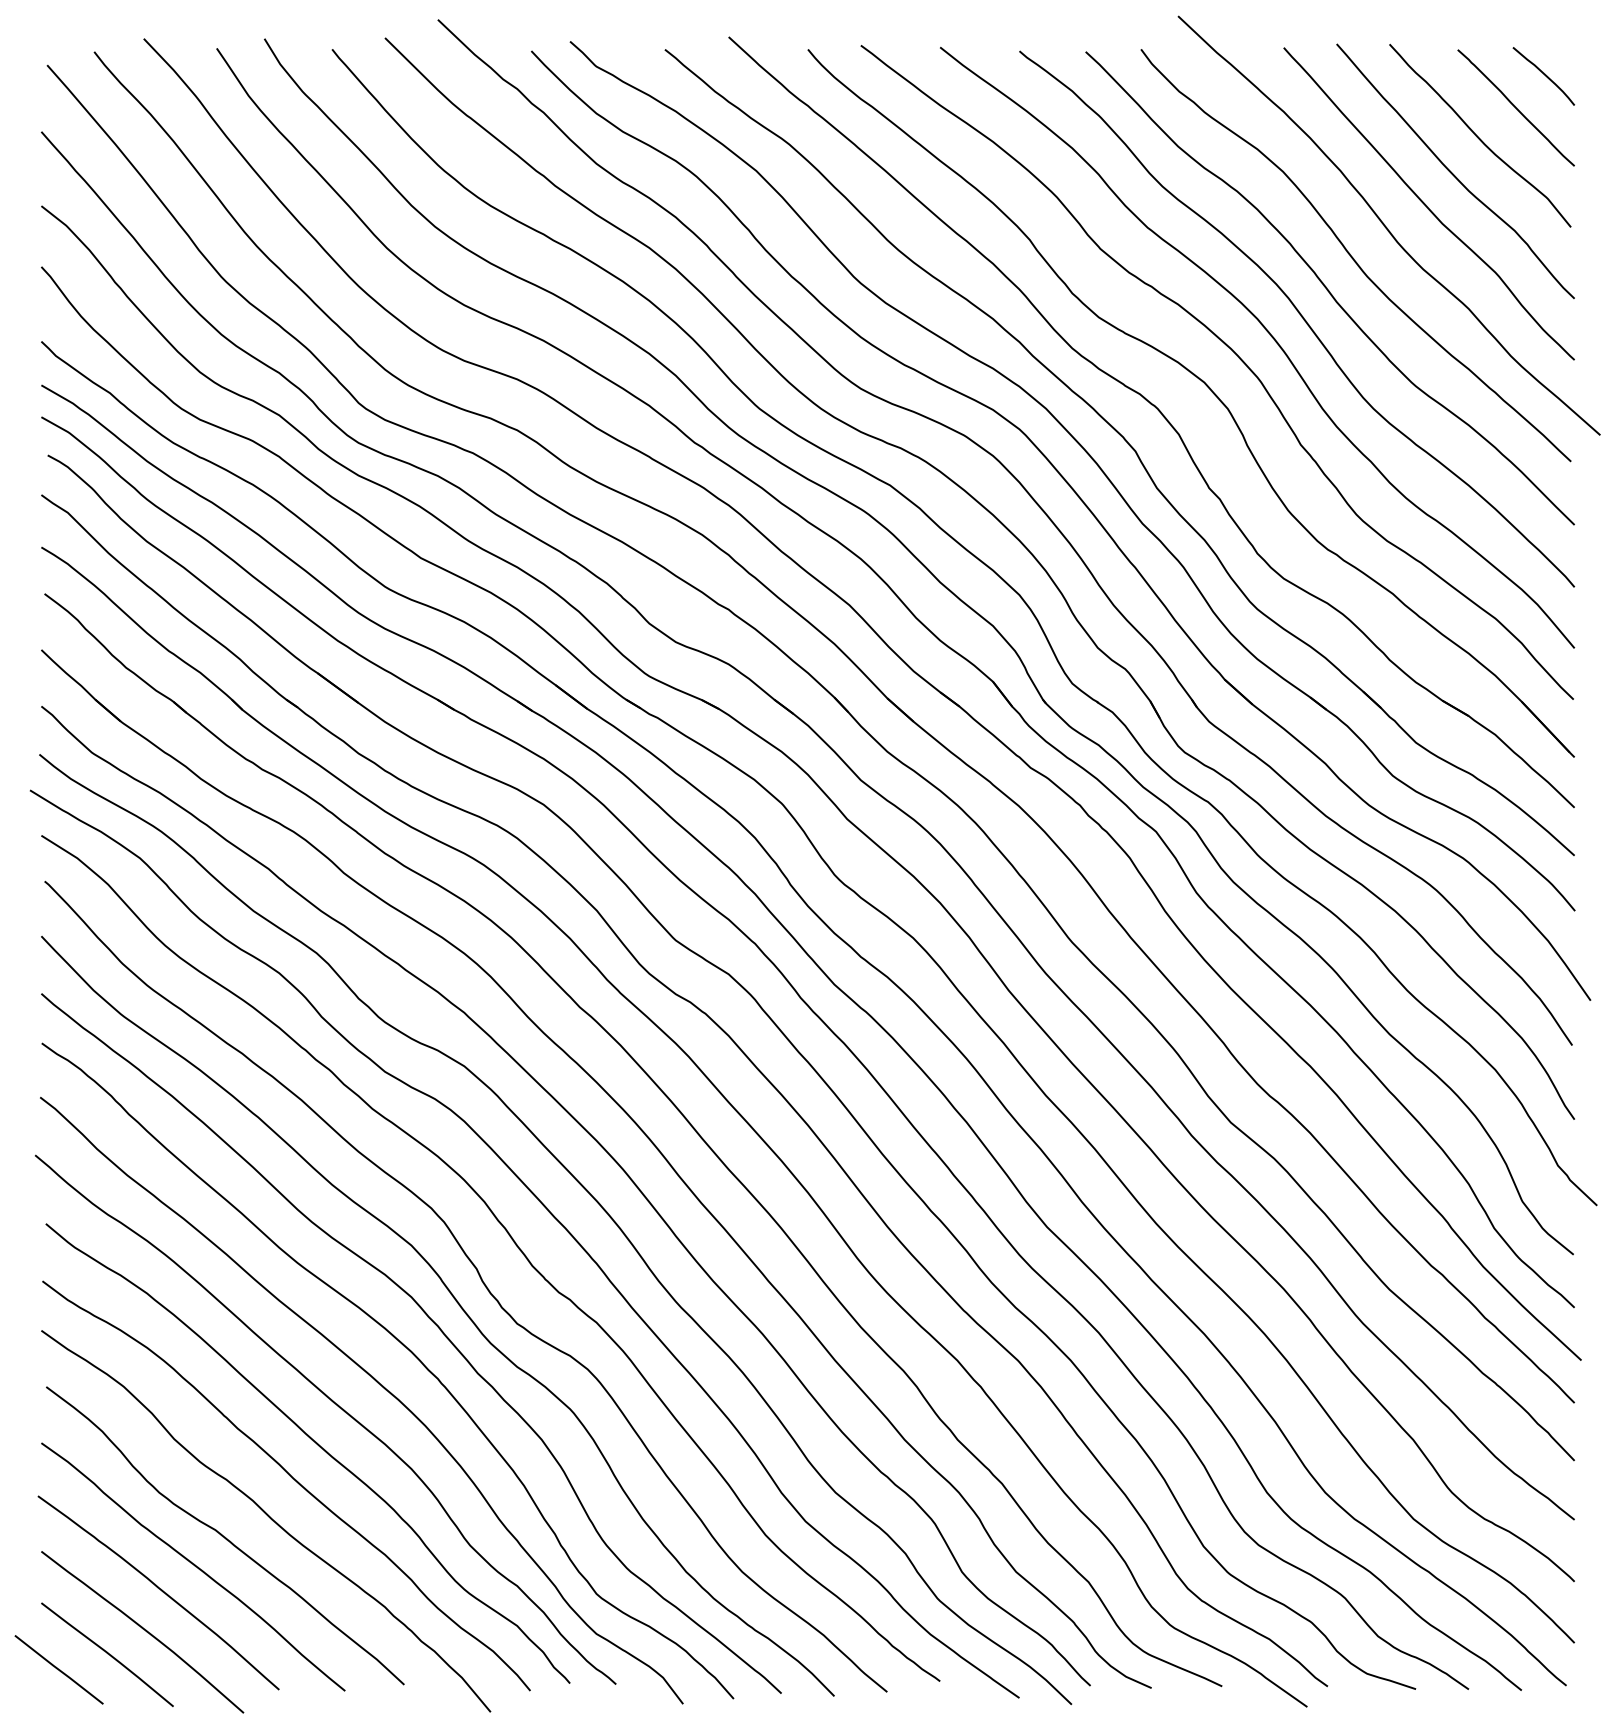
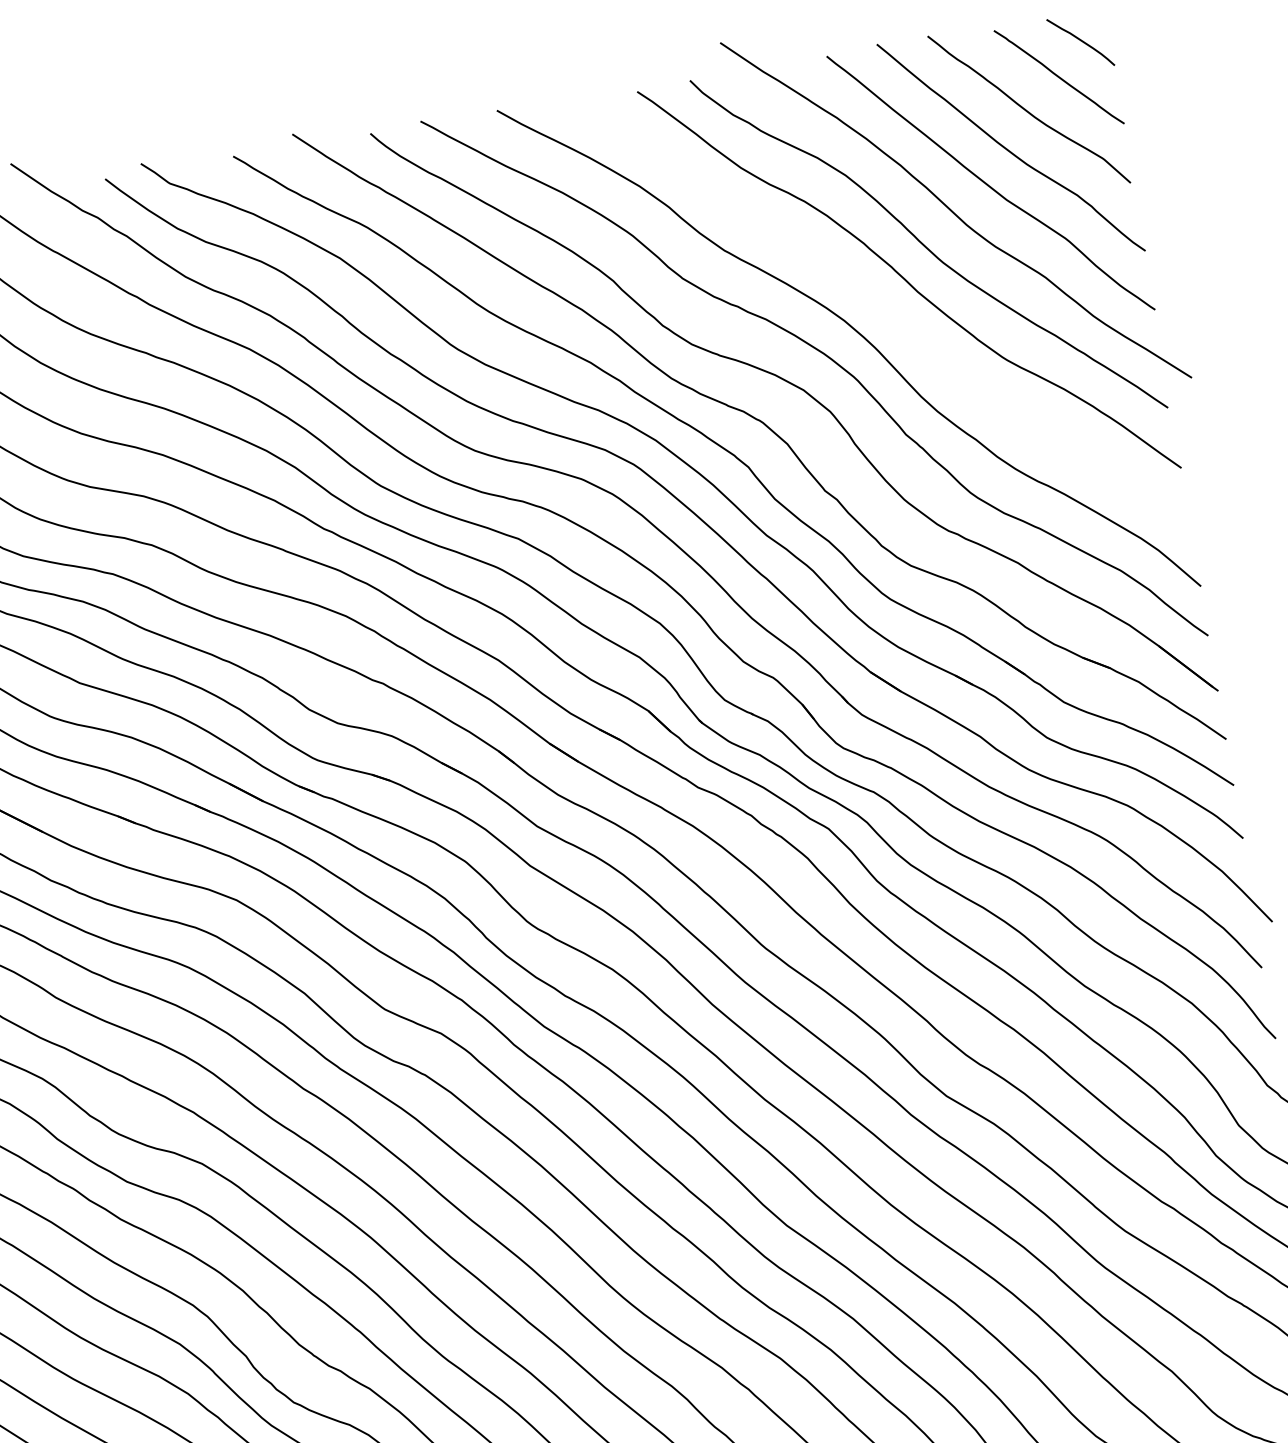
curve: (1300, 316) -> (885, 311), removed

